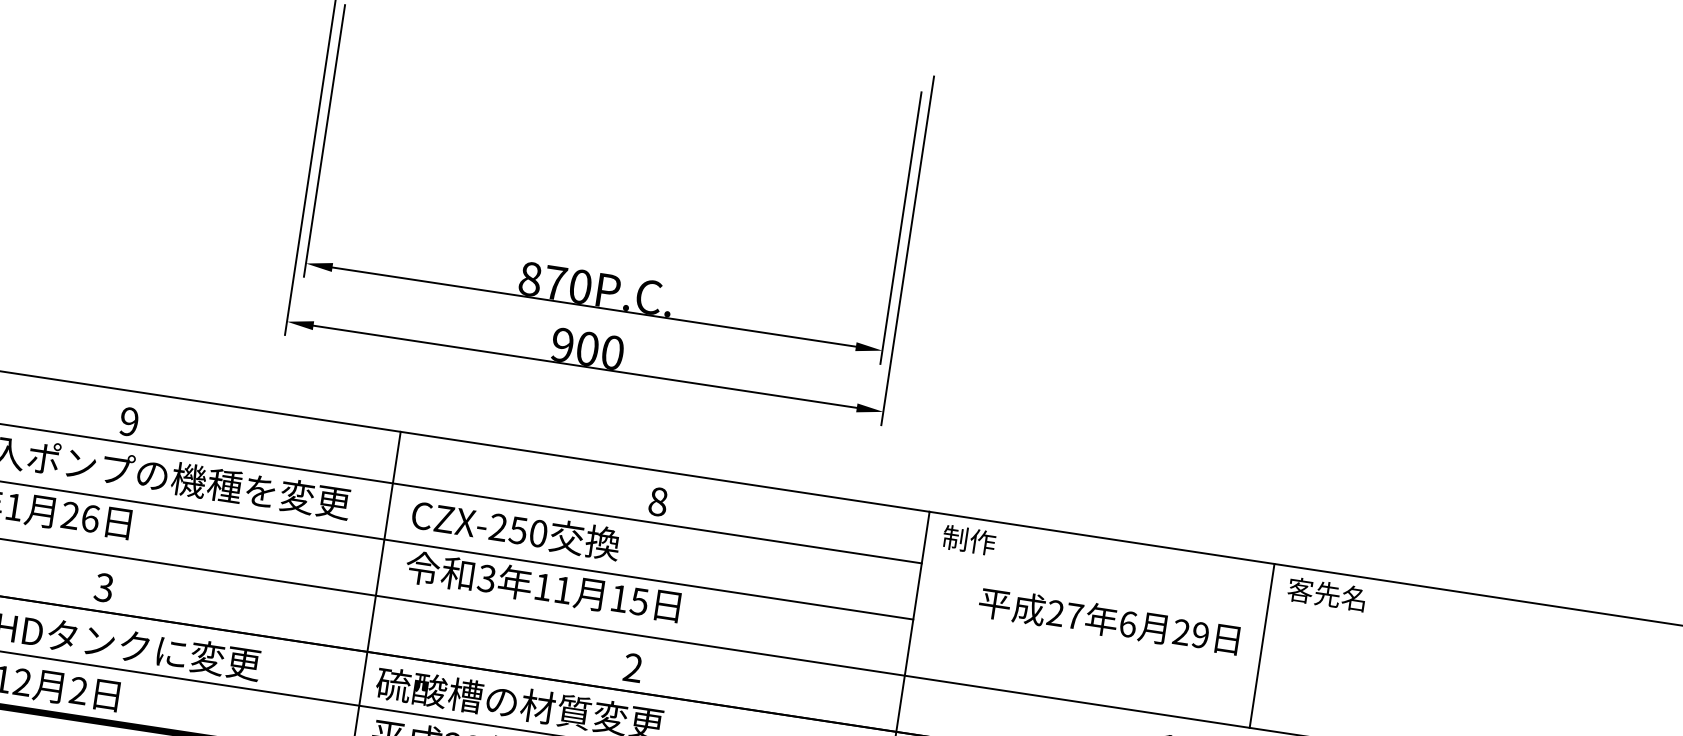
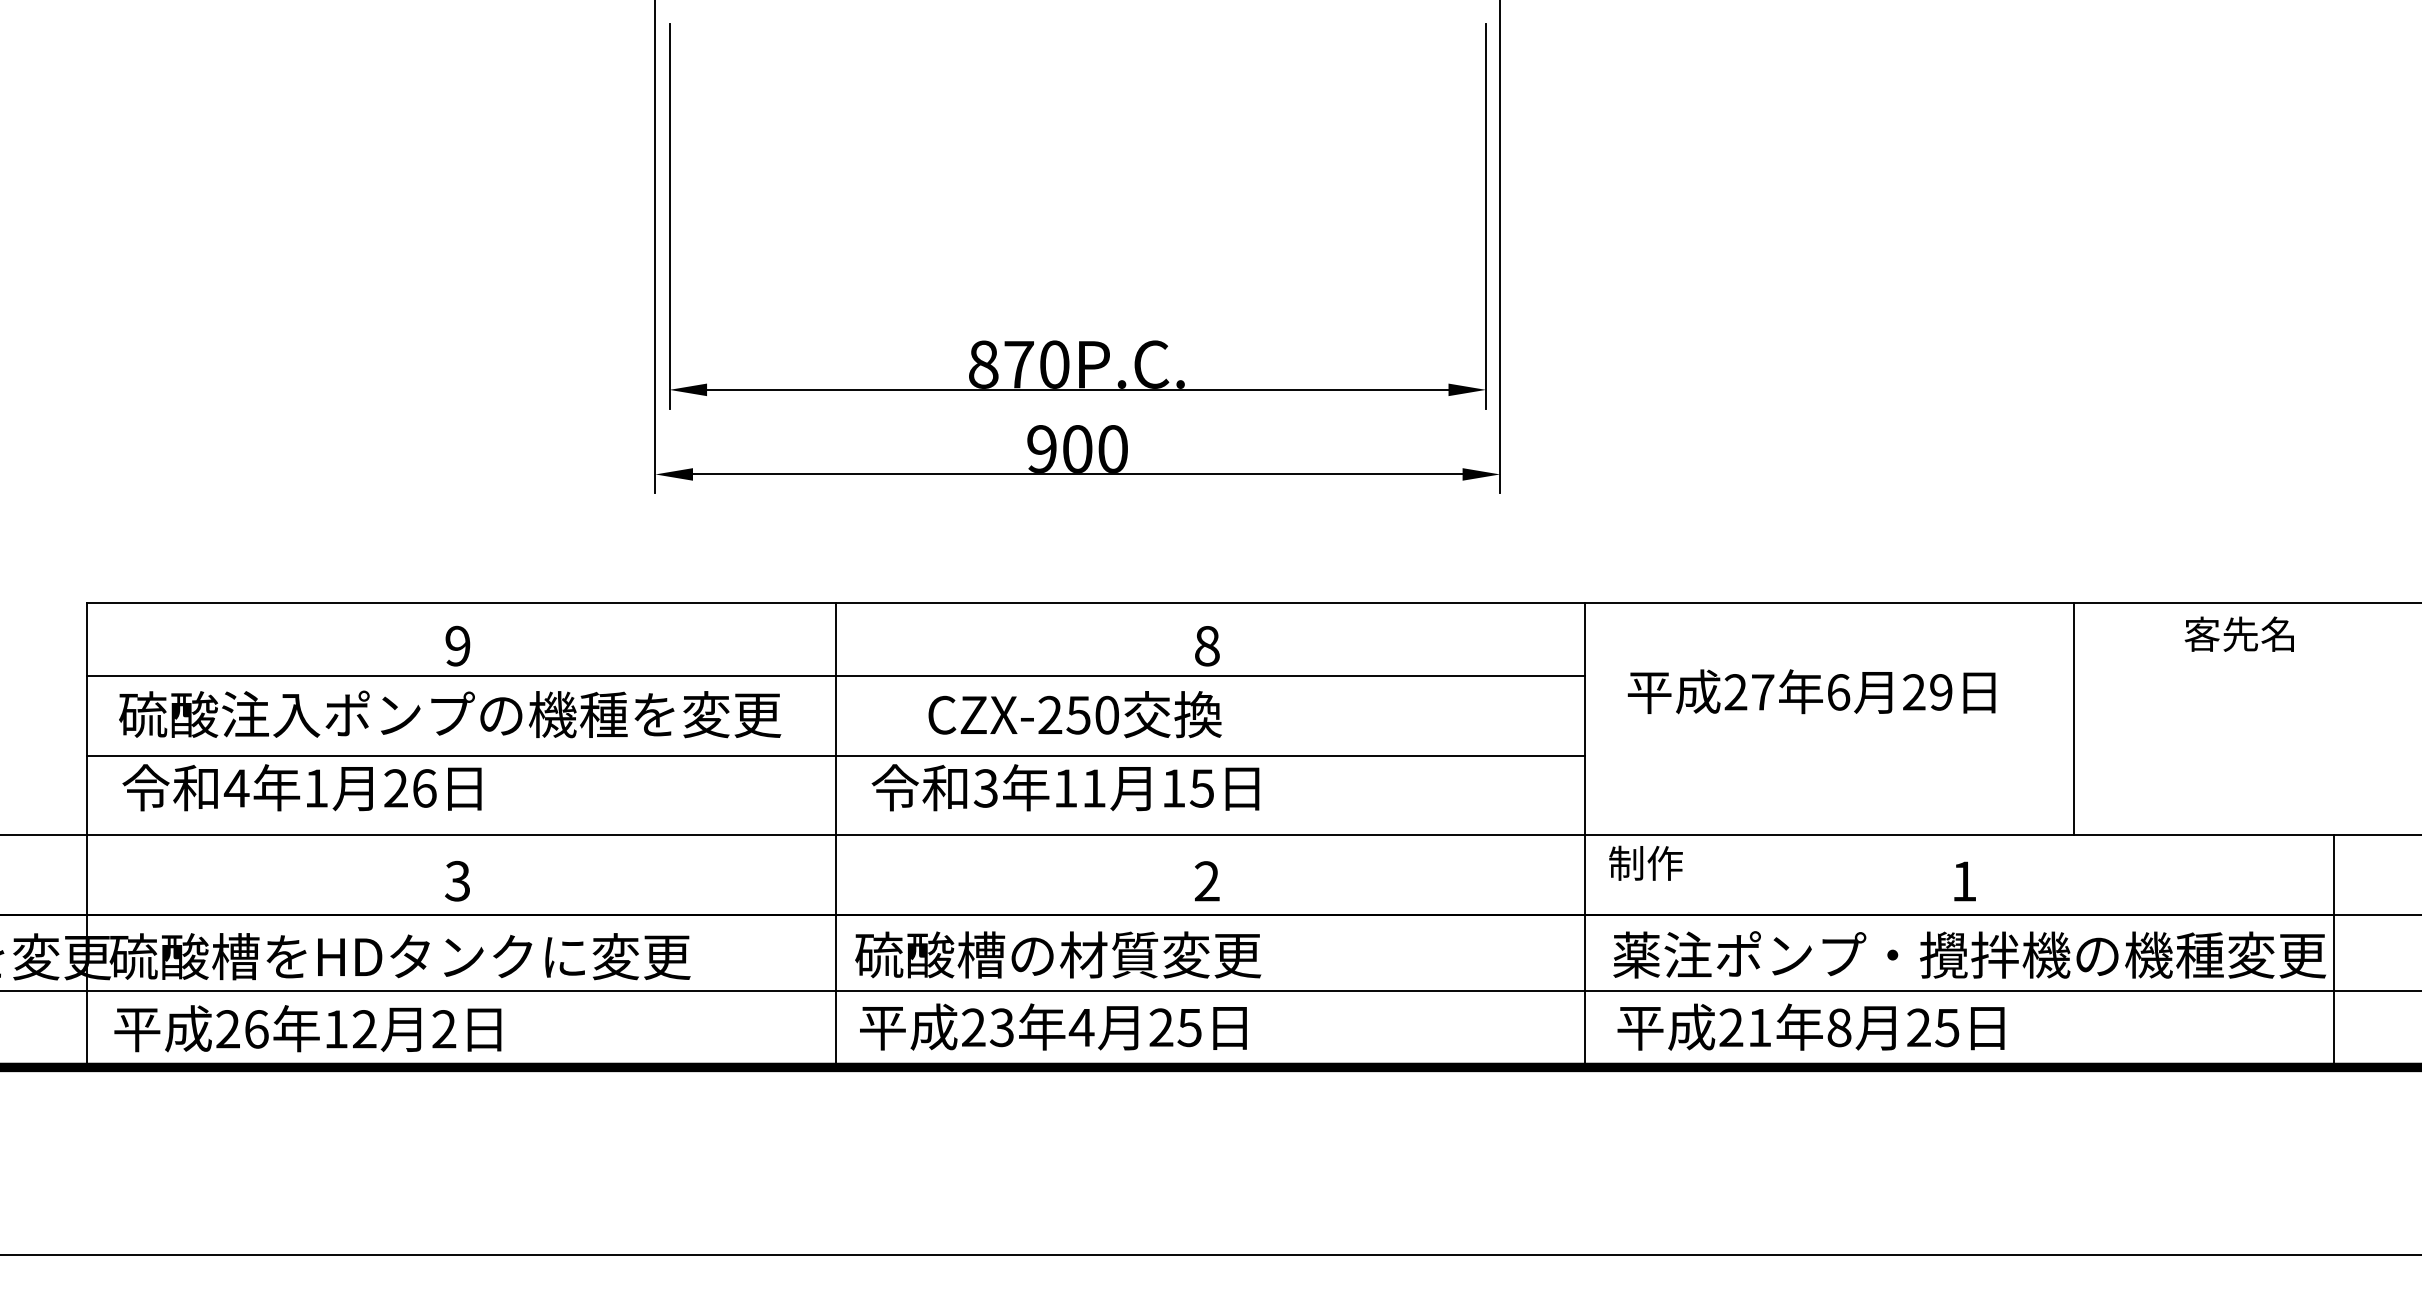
text: (515, 529) -> (1074, 714), moved
text: (968, 539) -> (1645, 862), moved
text: (1326, 593) -> (2238, 633), moved
text: (1109, 620) -> (1811, 691), moved

